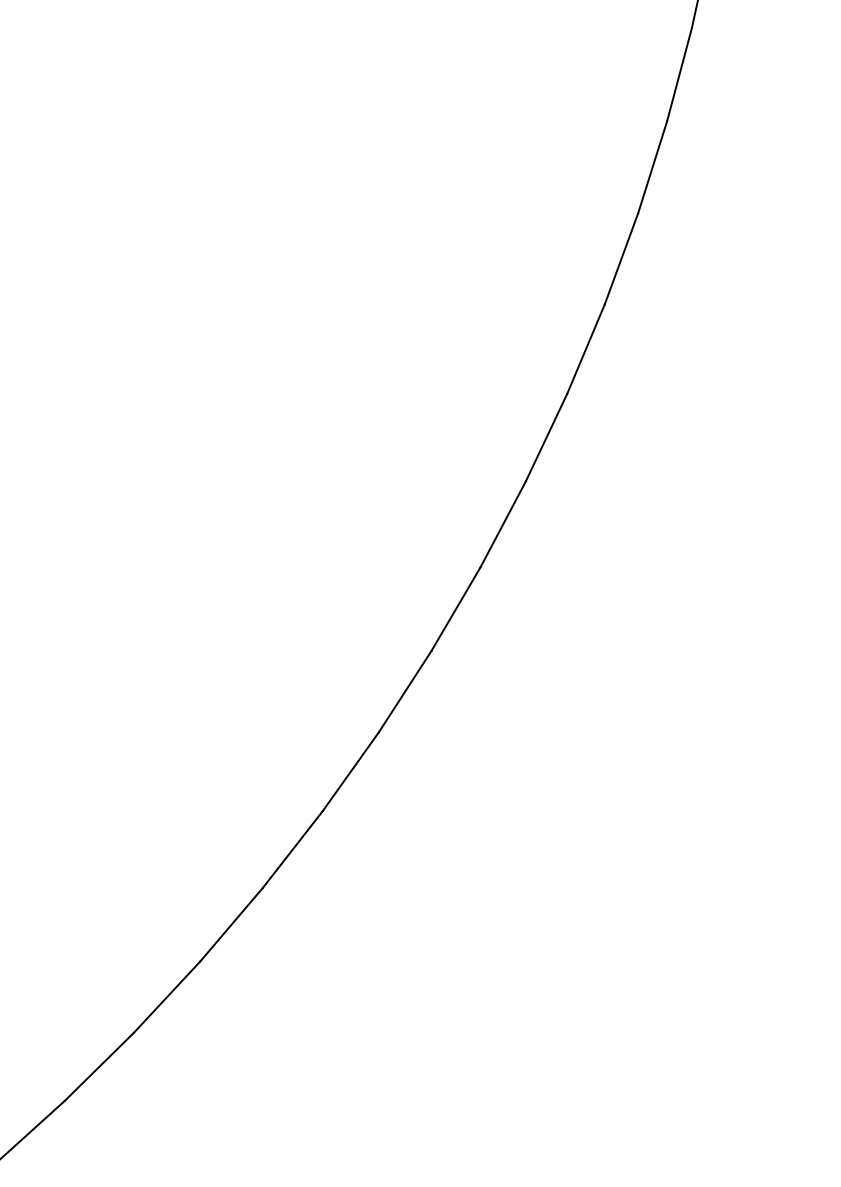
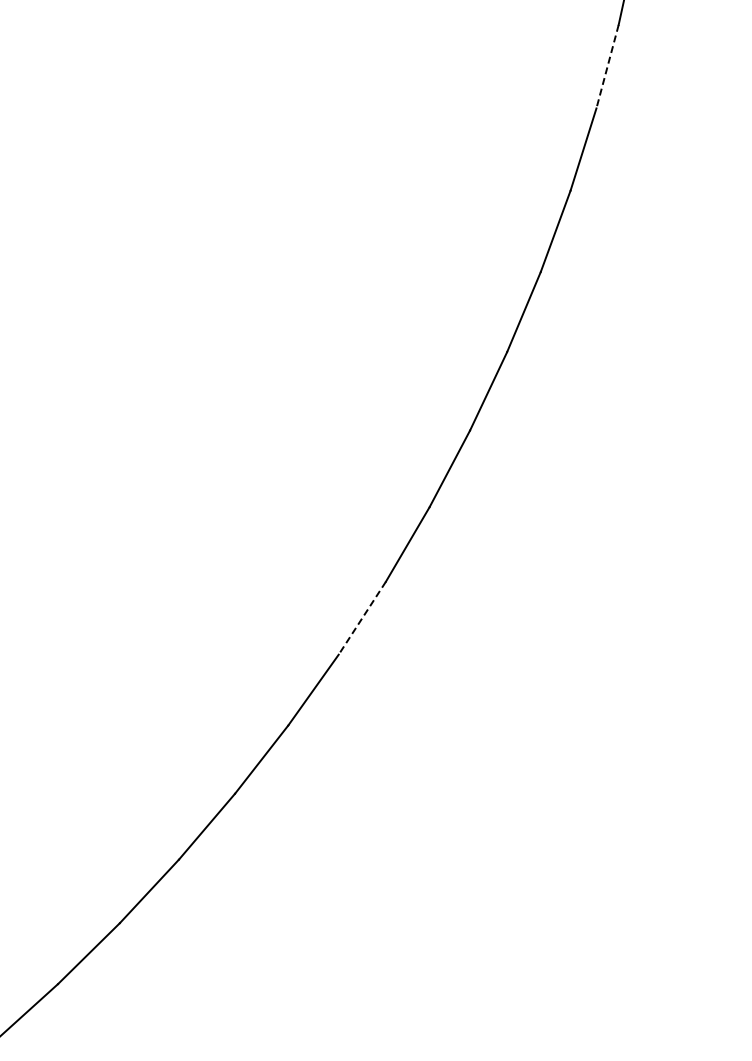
line: (679, 75) -> (607, 67), solid -> dashed
line: (405, 691) -> (362, 618), solid -> dashed

